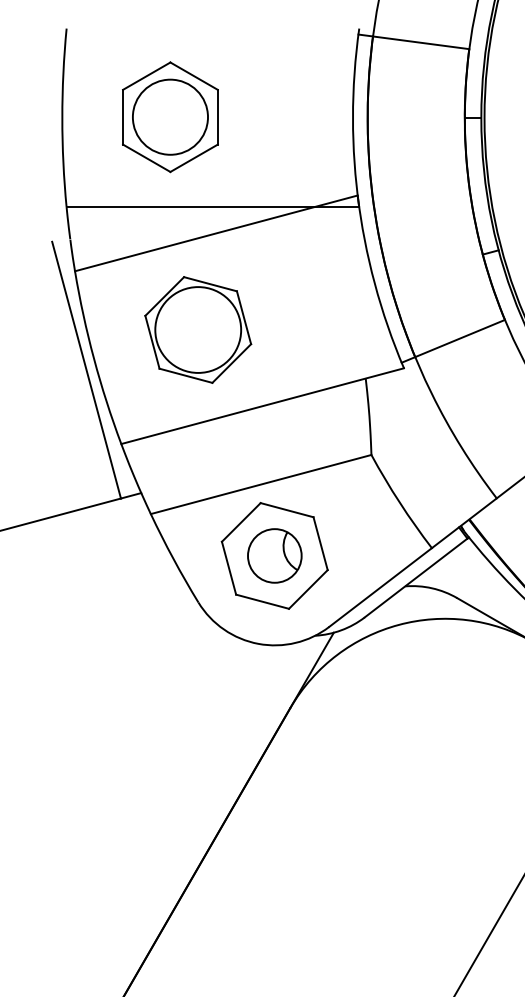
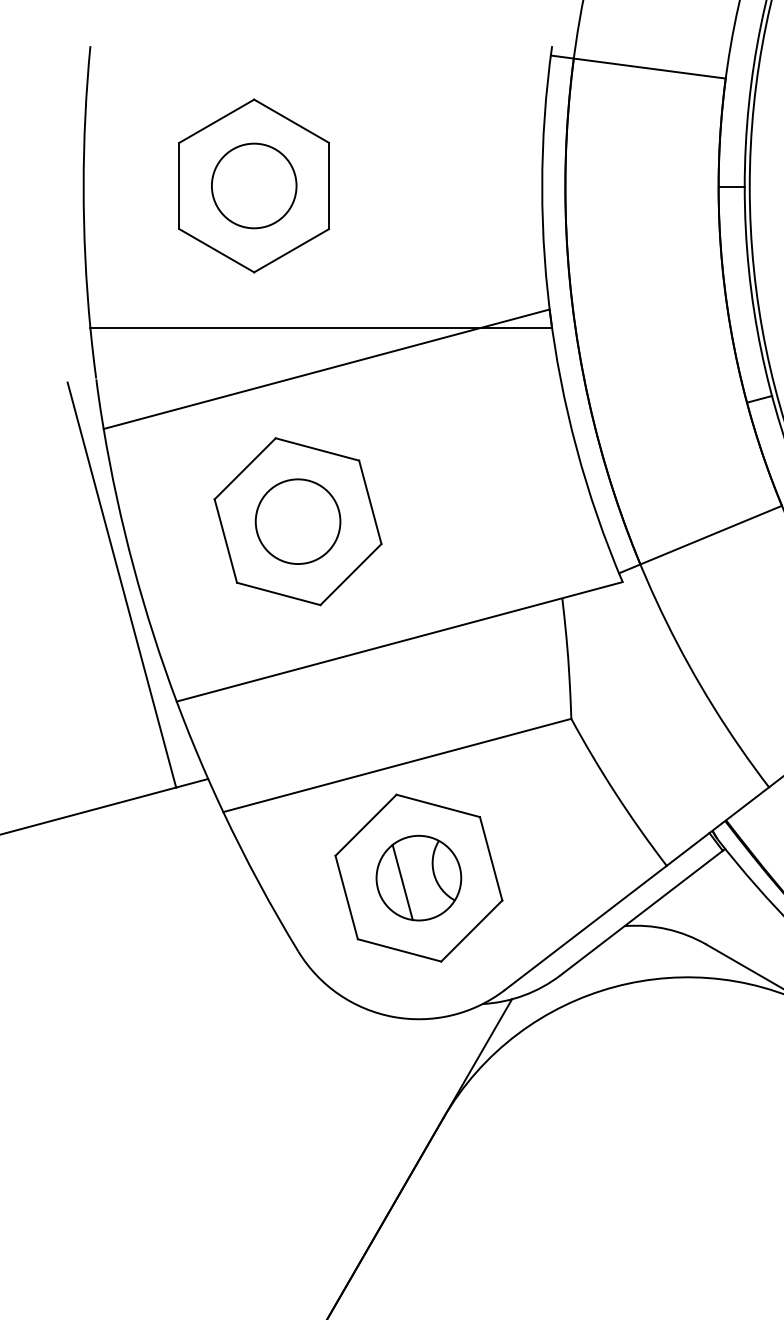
circle: (170, 117) -> (254, 186), size x0.71
circle: (198, 329) -> (298, 520), size x0.62
line: (264, 558) -> (402, 882), added

